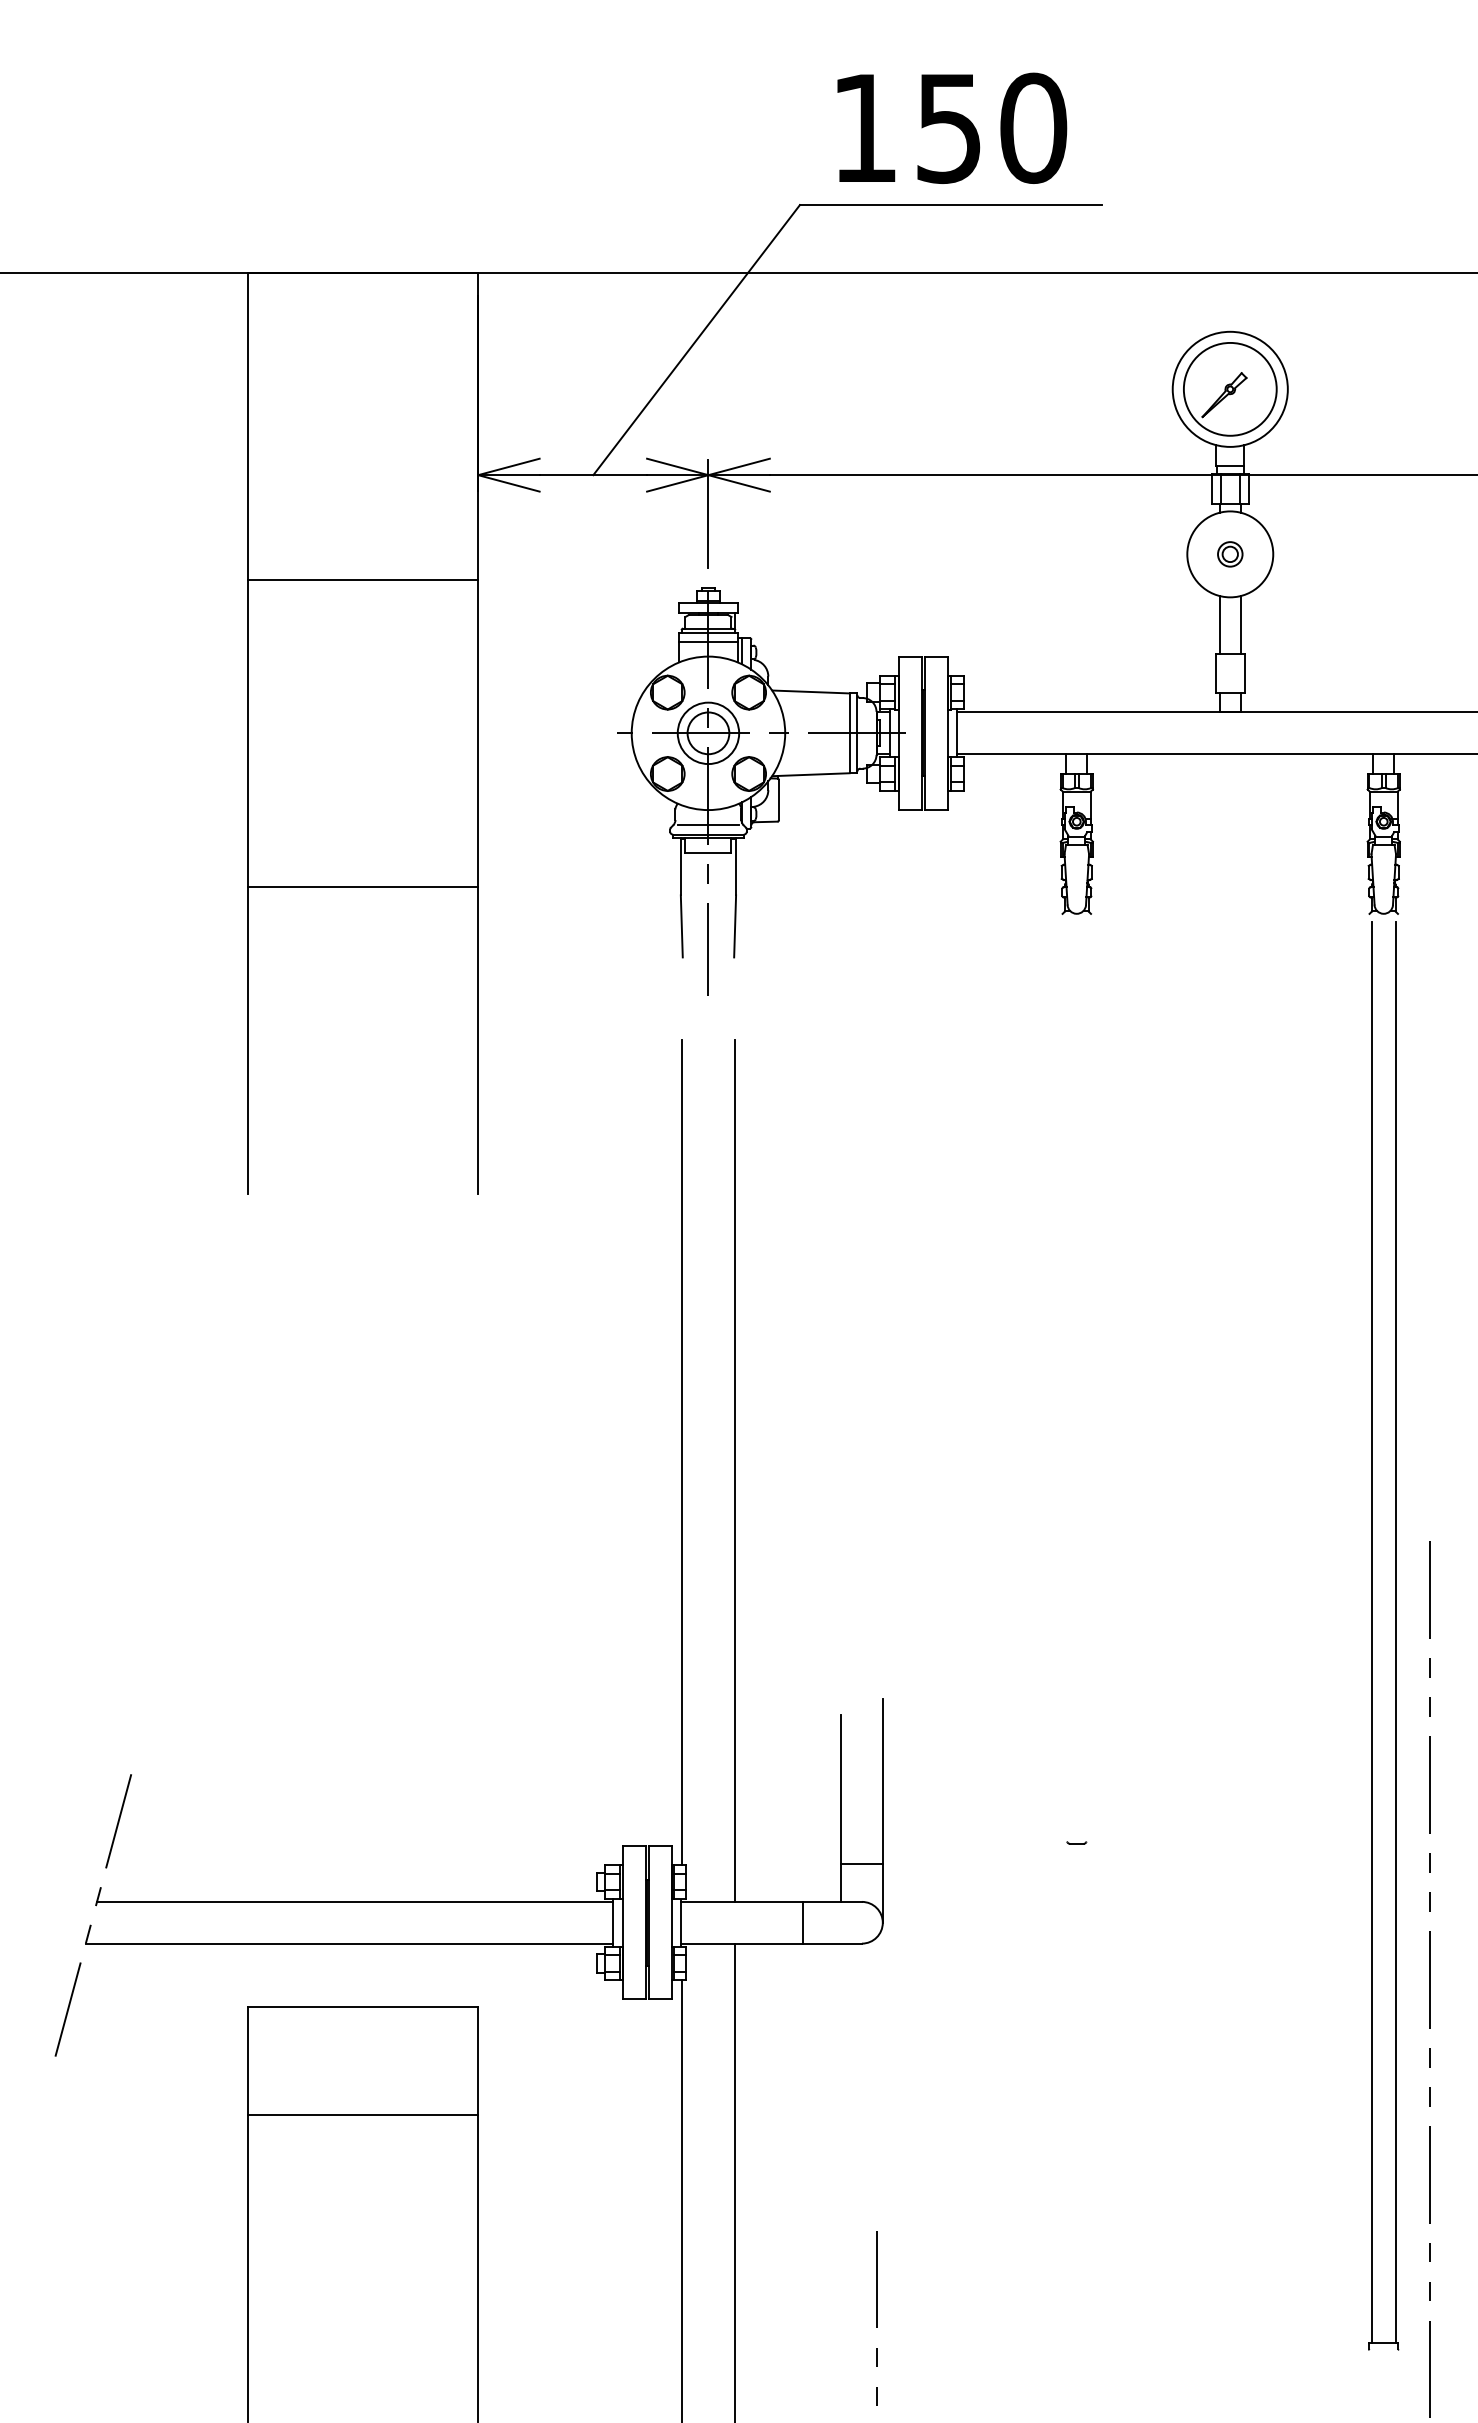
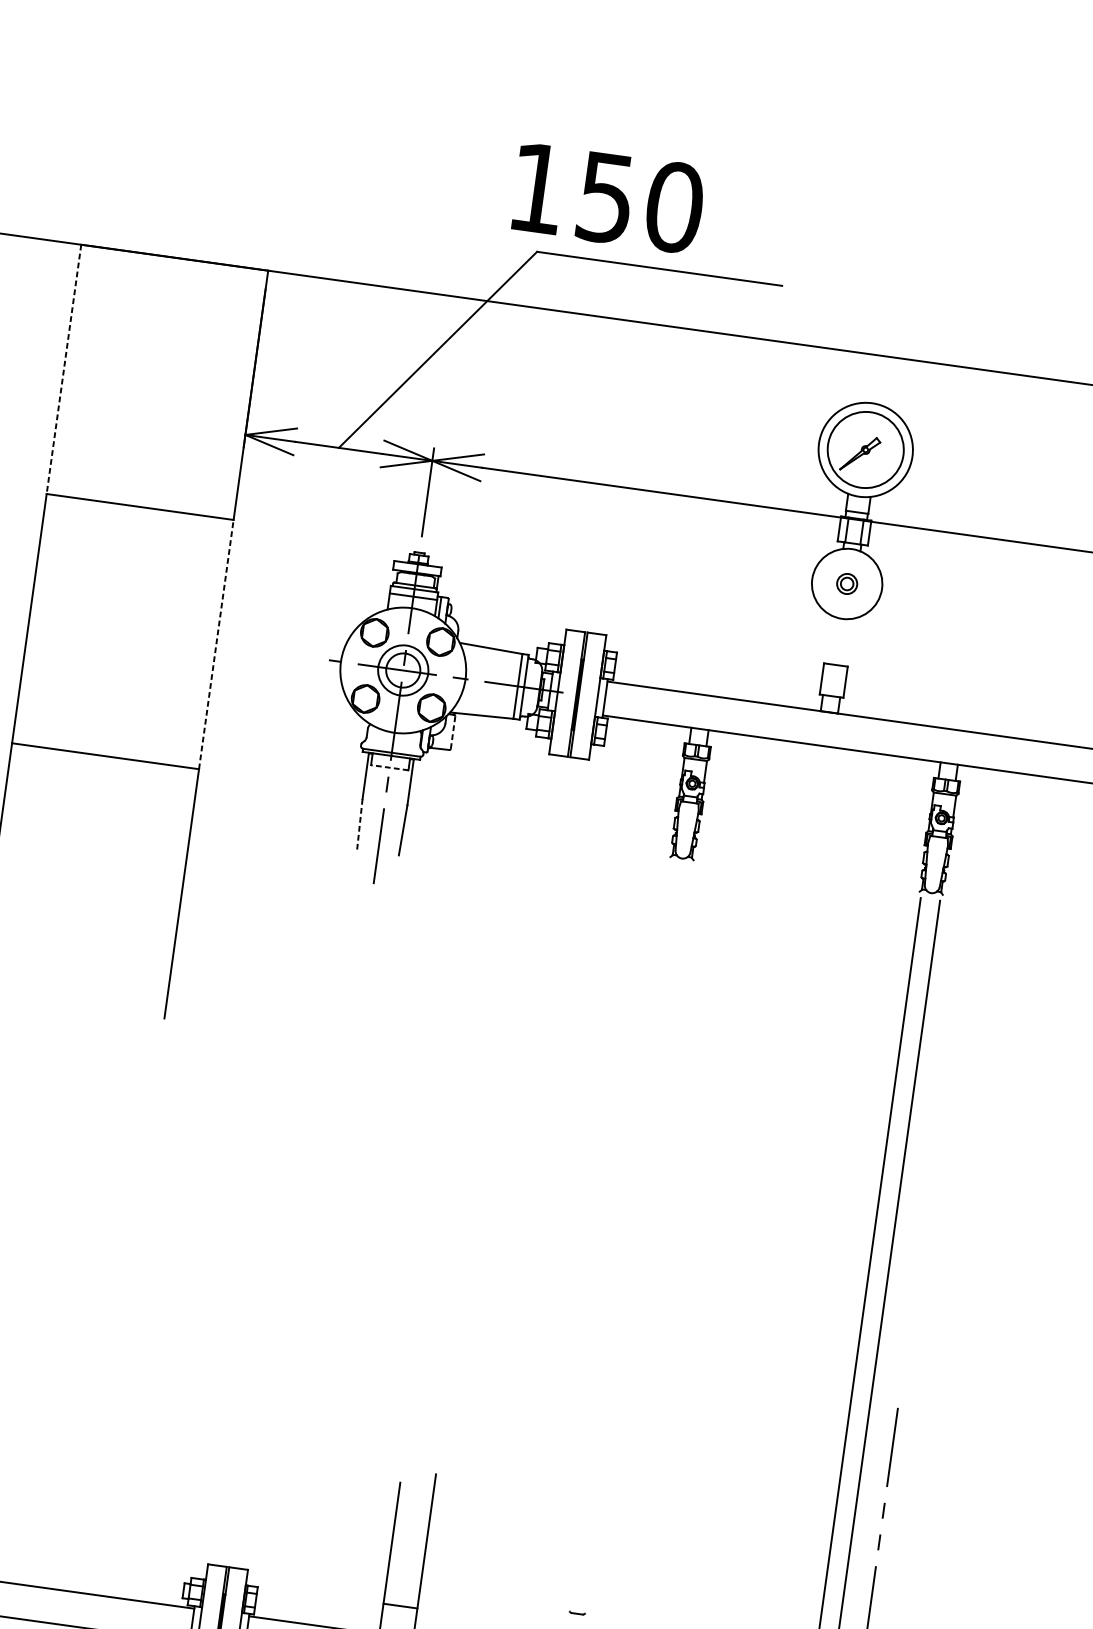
text: (952, 127) -> (608, 197), moved
line: (248, 426) -> (64, 369), solid -> dashed
line: (1219, 625) -> (830, 640), removed
line: (1240, 625) -> (847, 642), removed
line: (478, 732) -> (216, 643), solid -> dashed
line: (779, 800) -> (453, 733), solid -> dashed
line: (708, 825) -> (392, 745), removed
line: (707, 853) -> (388, 767), solid -> dashed
line: (681, 925) -> (359, 823), solid -> dashed
line: (682, 1452) -> (301, 1251), removed
line: (734, 1470) -> (341, 1272), removed

